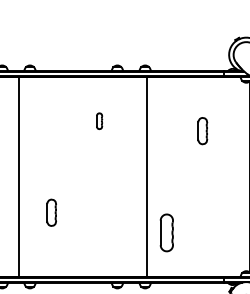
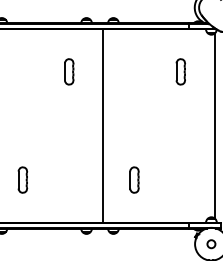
part: (99, 121) -> (69, 72), size x1.67
part: (202, 131) -> (180, 72), moved
line: (146, 176) -> (103, 125), moved
part: (51, 212) -> (22, 179), moved
part: (166, 232) -> (134, 179), size x0.71

